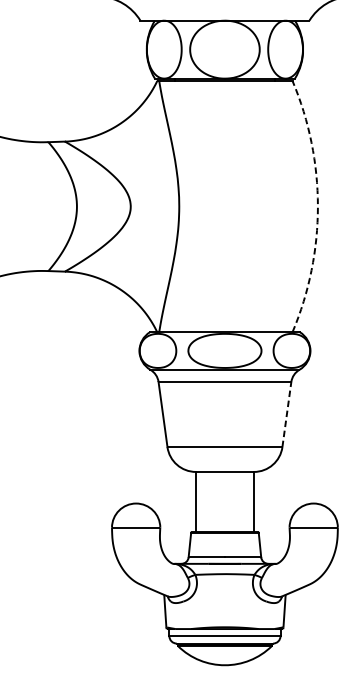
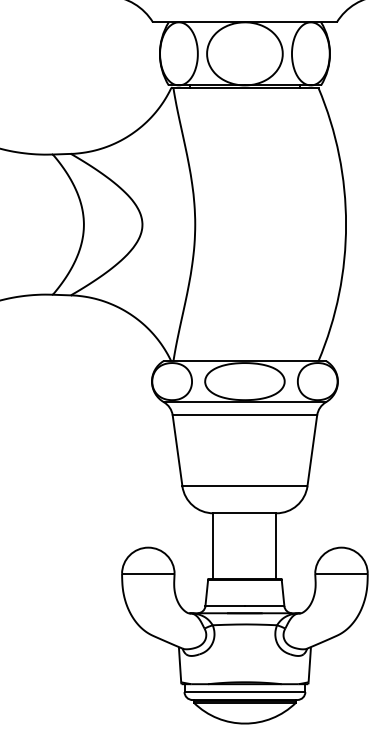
arc: (318, 206) -> (346, 224), dashed -> solid
line: (287, 414) -> (312, 450), dashed -> solid

